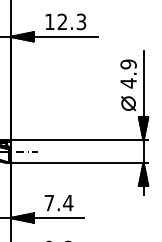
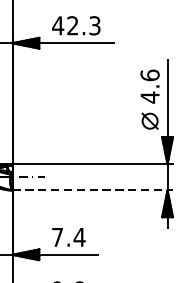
text: (49, 21) -> (57, 25), 12.3 -> 42.3
text: (128, 64) -> (149, 75), 4.9 -> 4.6
line: (79, 162) -> (92, 189), solid -> dashed

